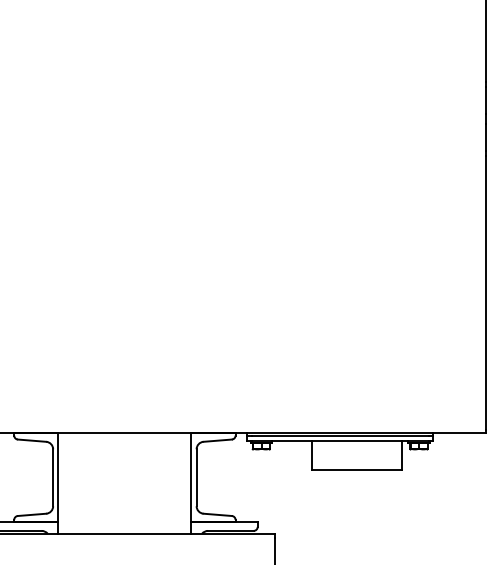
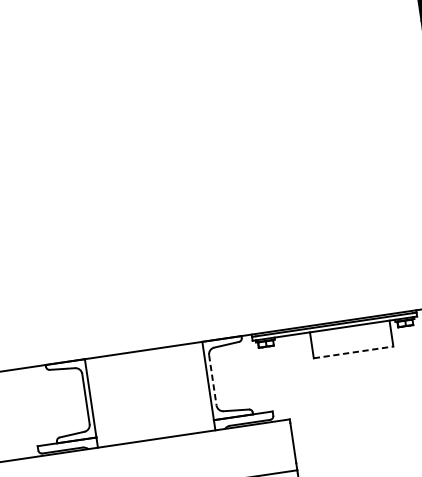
line: (356, 469) -> (353, 352), solid -> dashed
line: (196, 478) -> (212, 380), solid -> dashed

